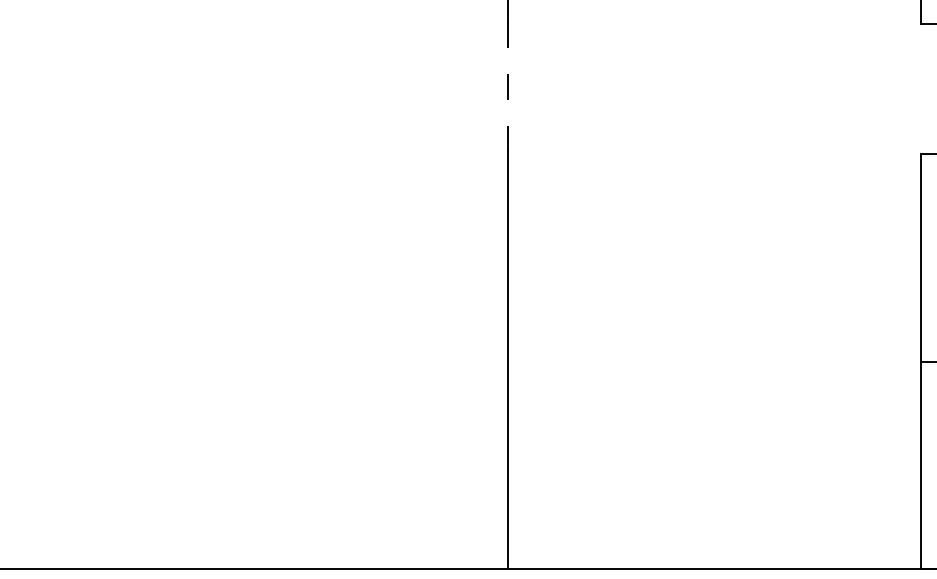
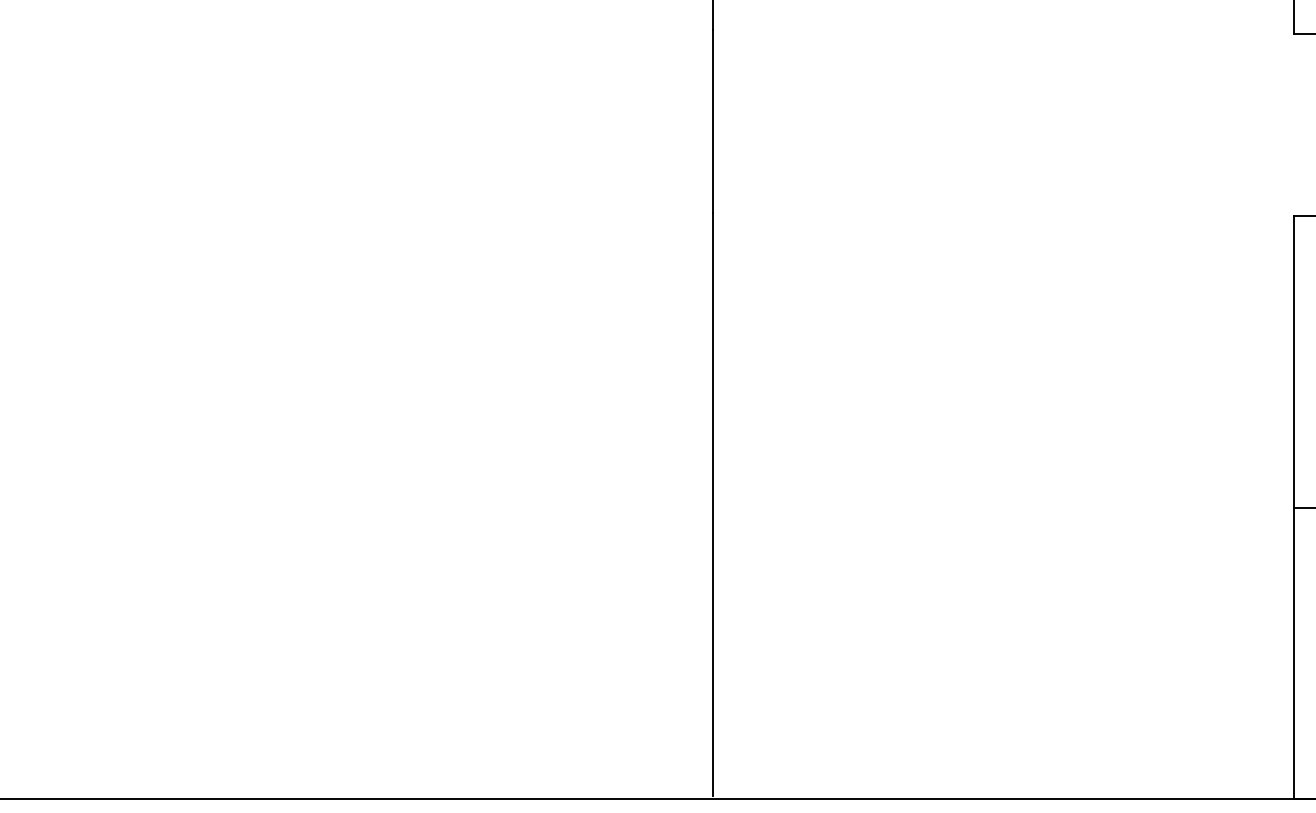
line: (507, 86) -> (712, 121), dashed -> solid

